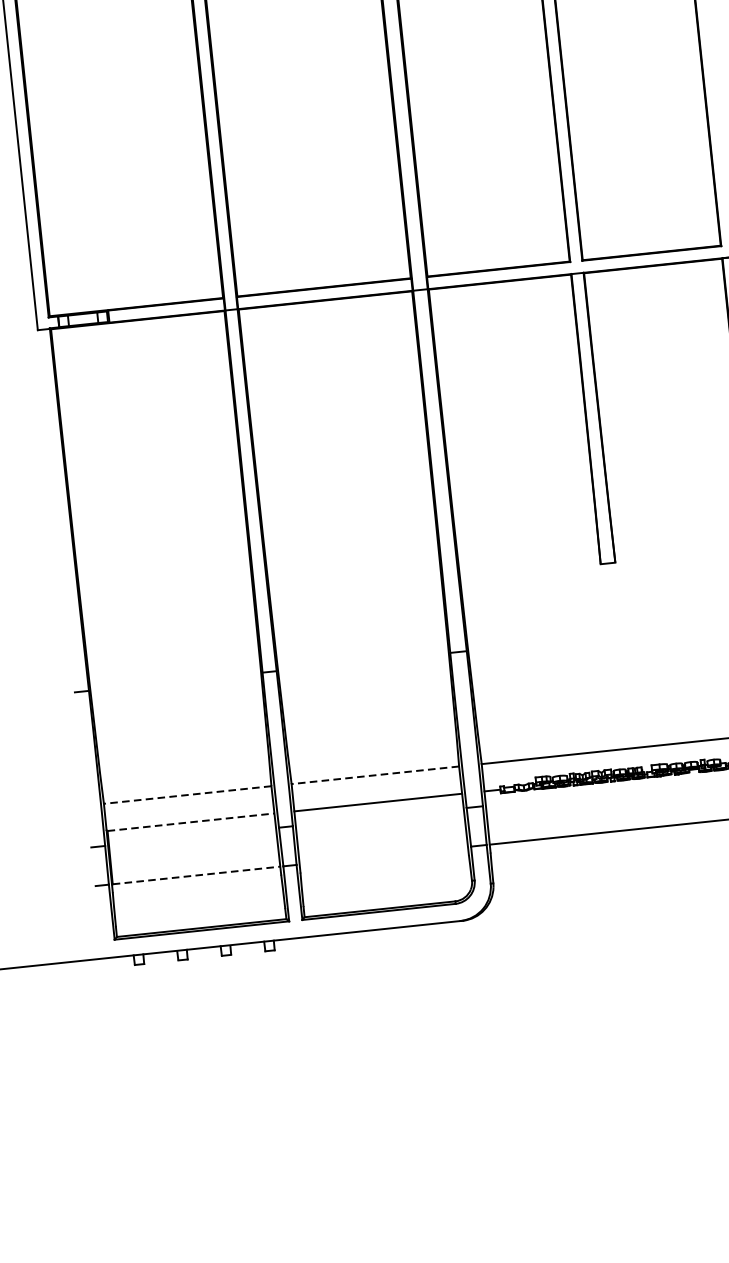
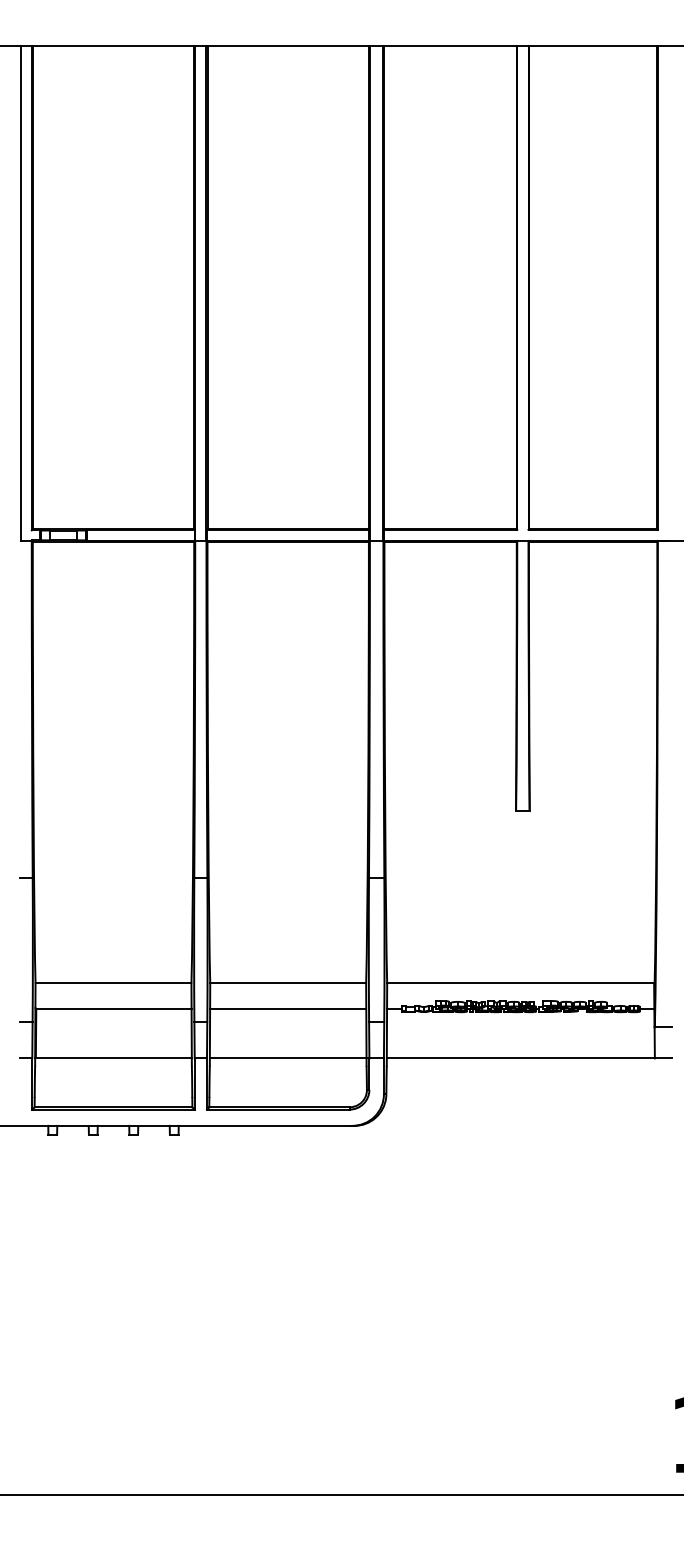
line: (375, 775) -> (288, 983), dashed -> solid
line: (187, 795) -> (113, 983), dashed -> solid
line: (190, 821) -> (113, 1008), dashed -> solid
line: (383, 855) -> (287, 1058), added
line: (196, 875) -> (113, 1058), dashed -> solid

